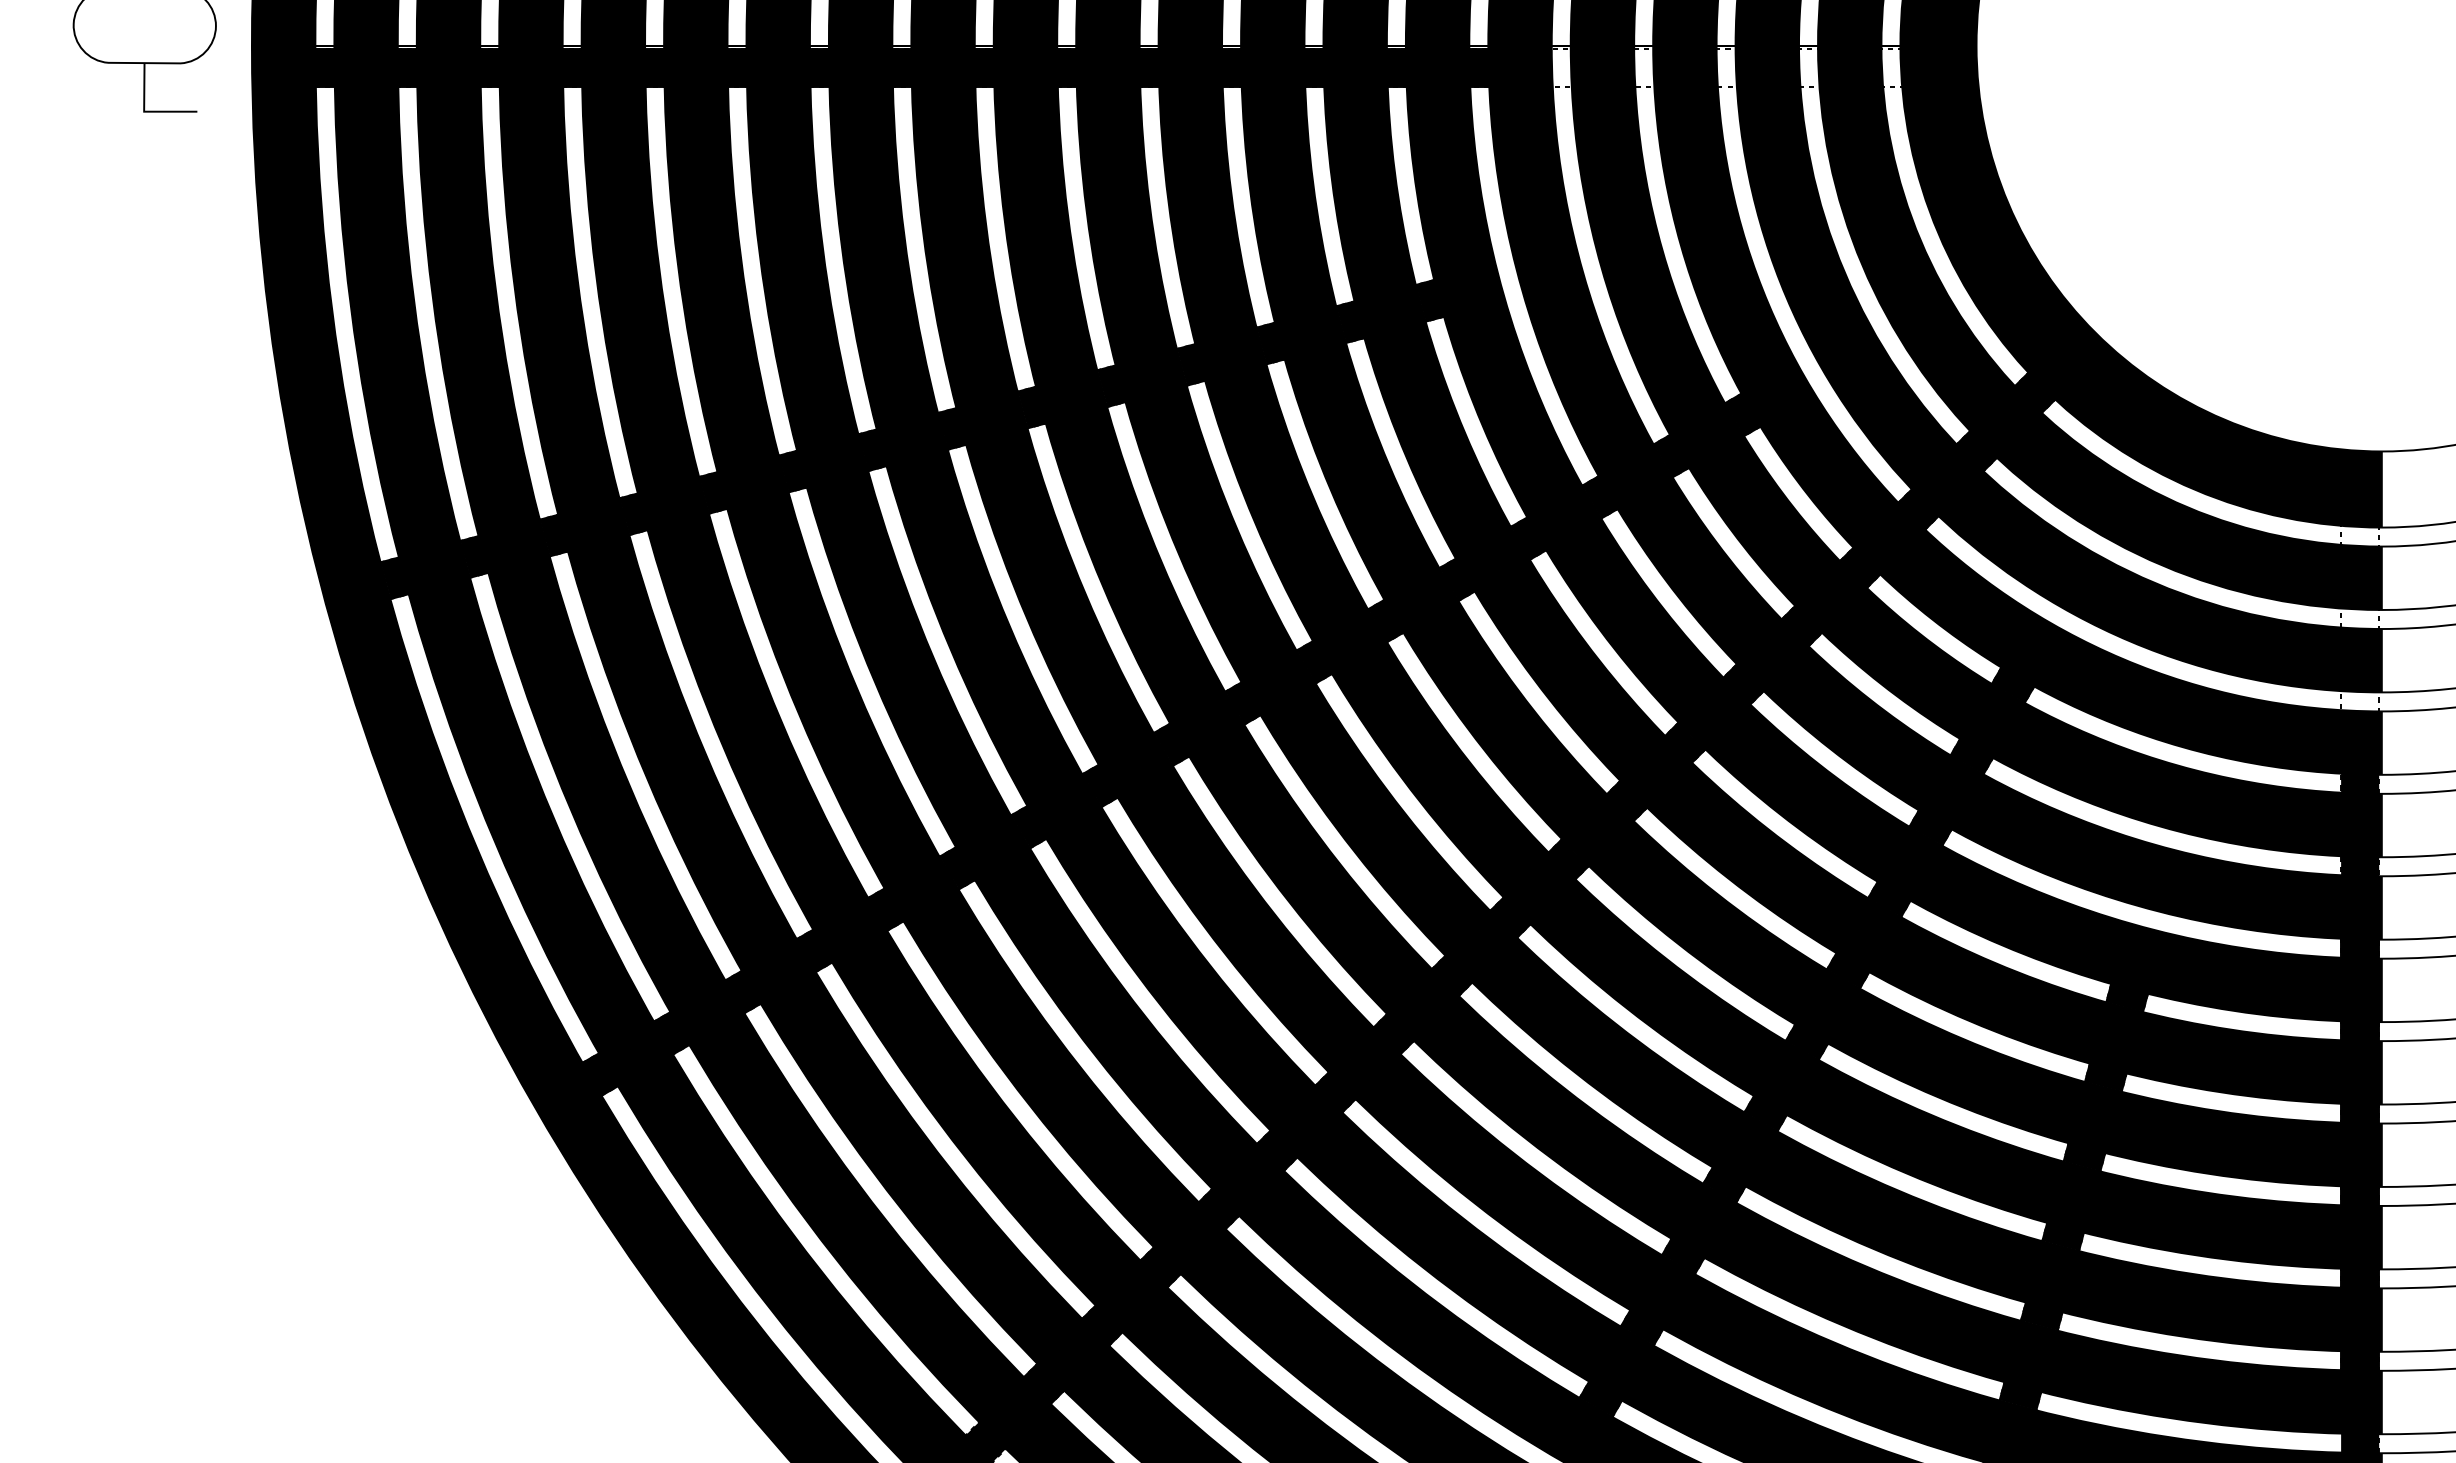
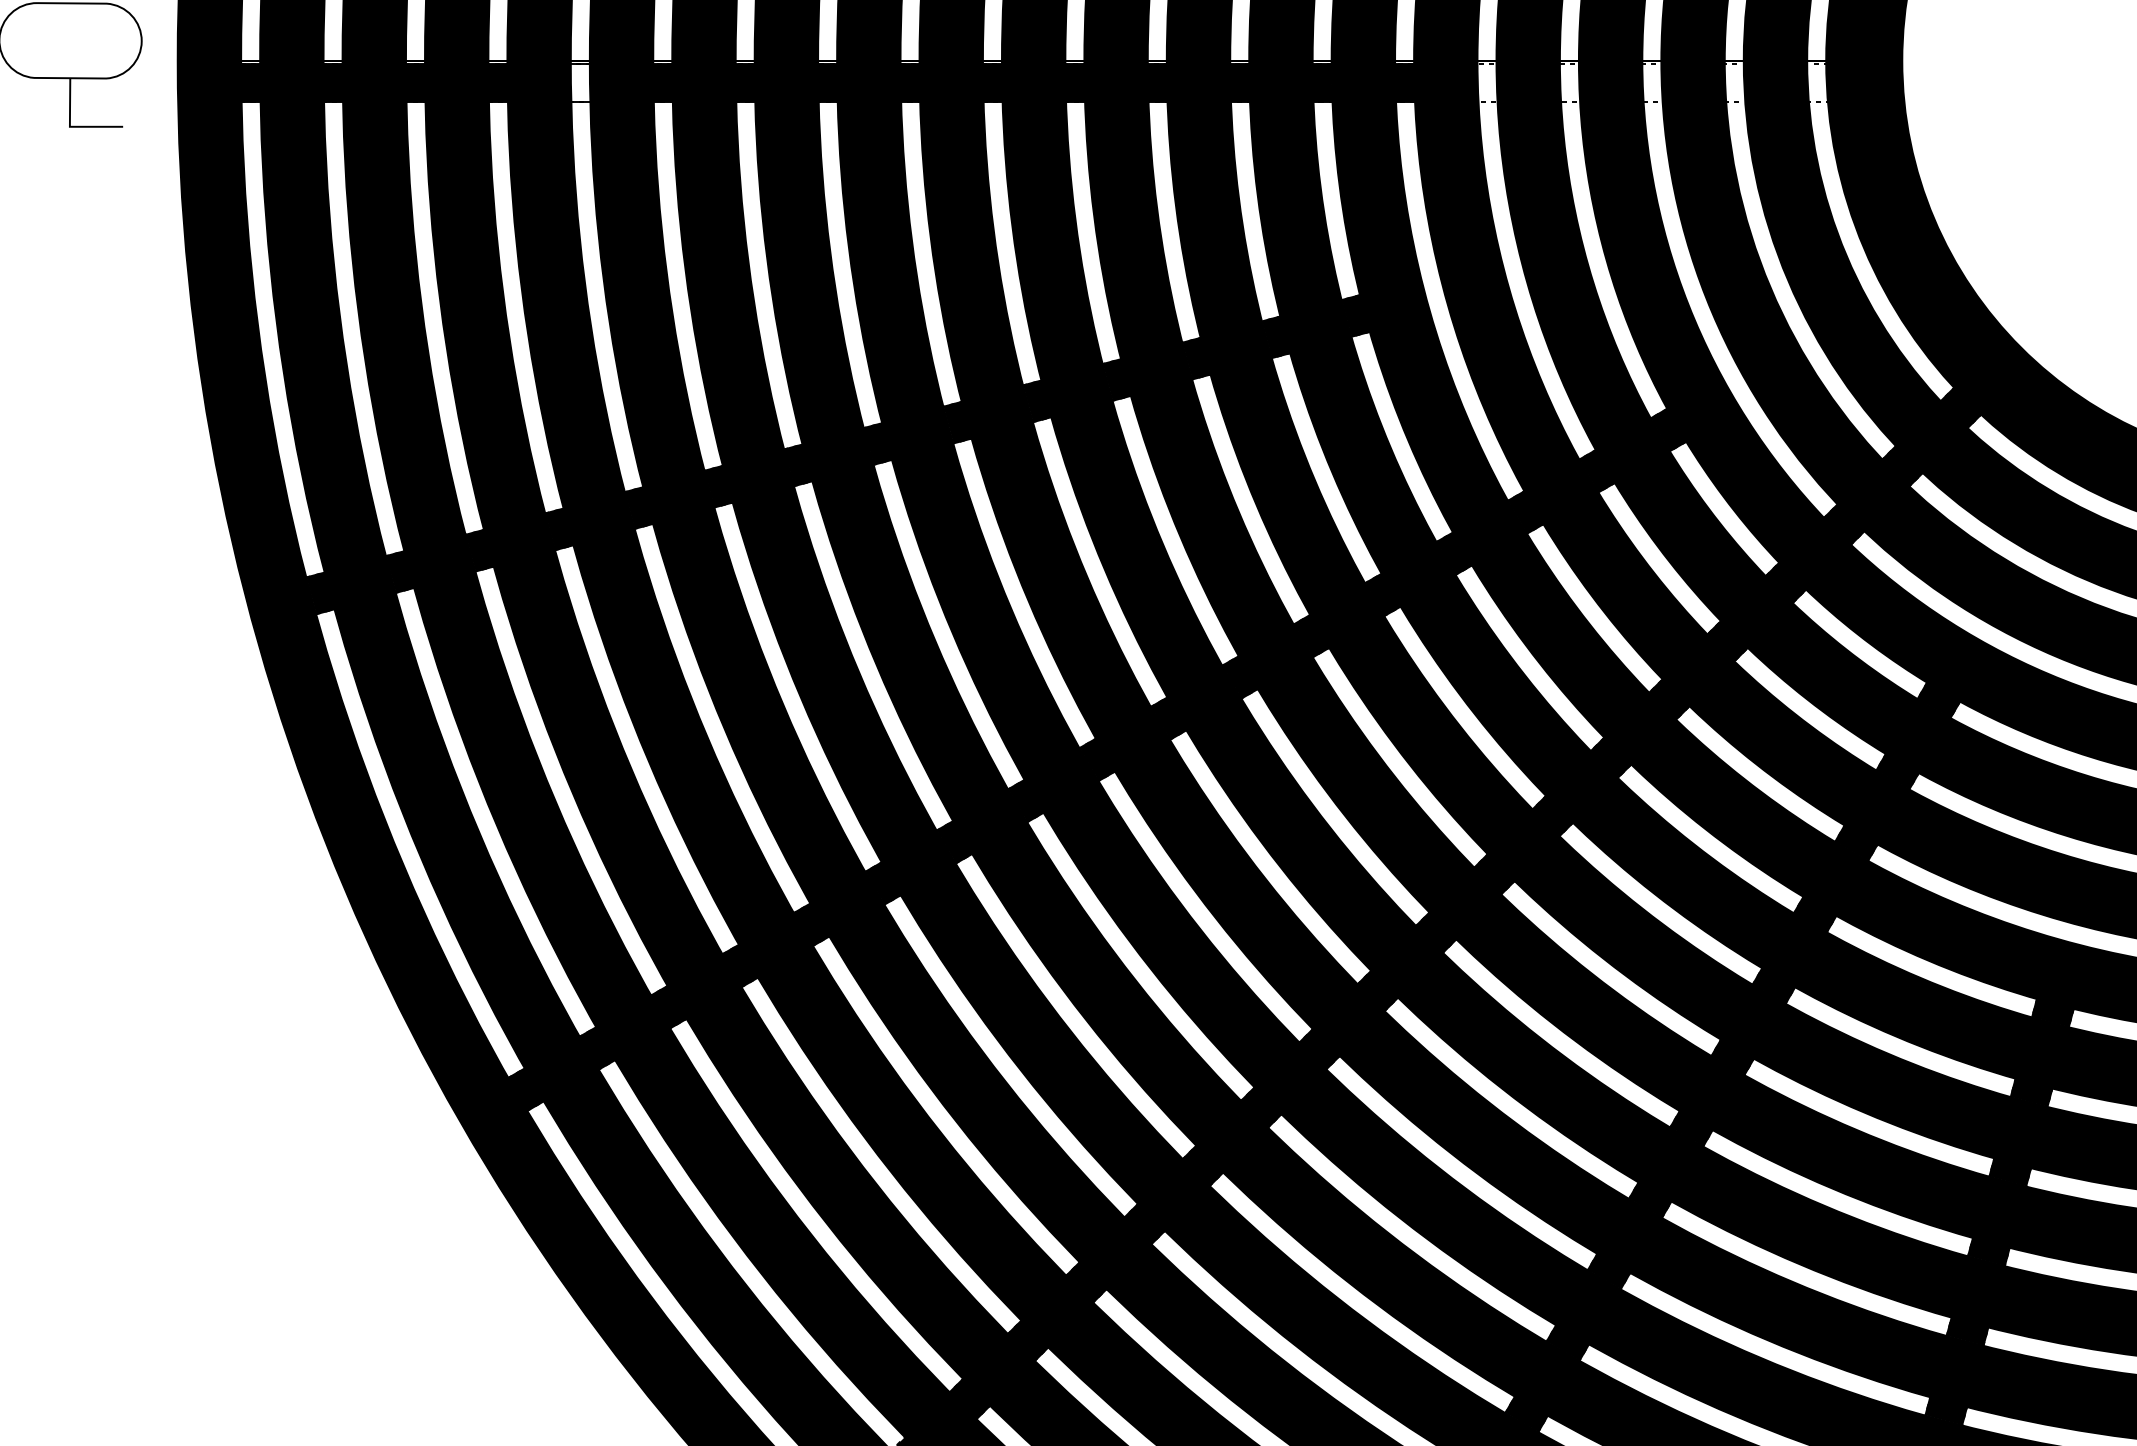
fill: (654, 67) -> (580, 82), removed

